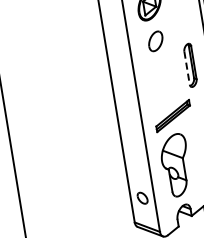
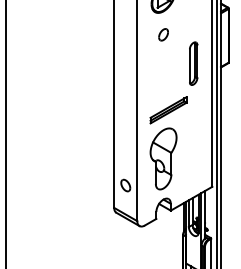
part: (155, 41) -> (163, 34), size x0.62
line: (186, 67) -> (189, 65), dashed -> solid

